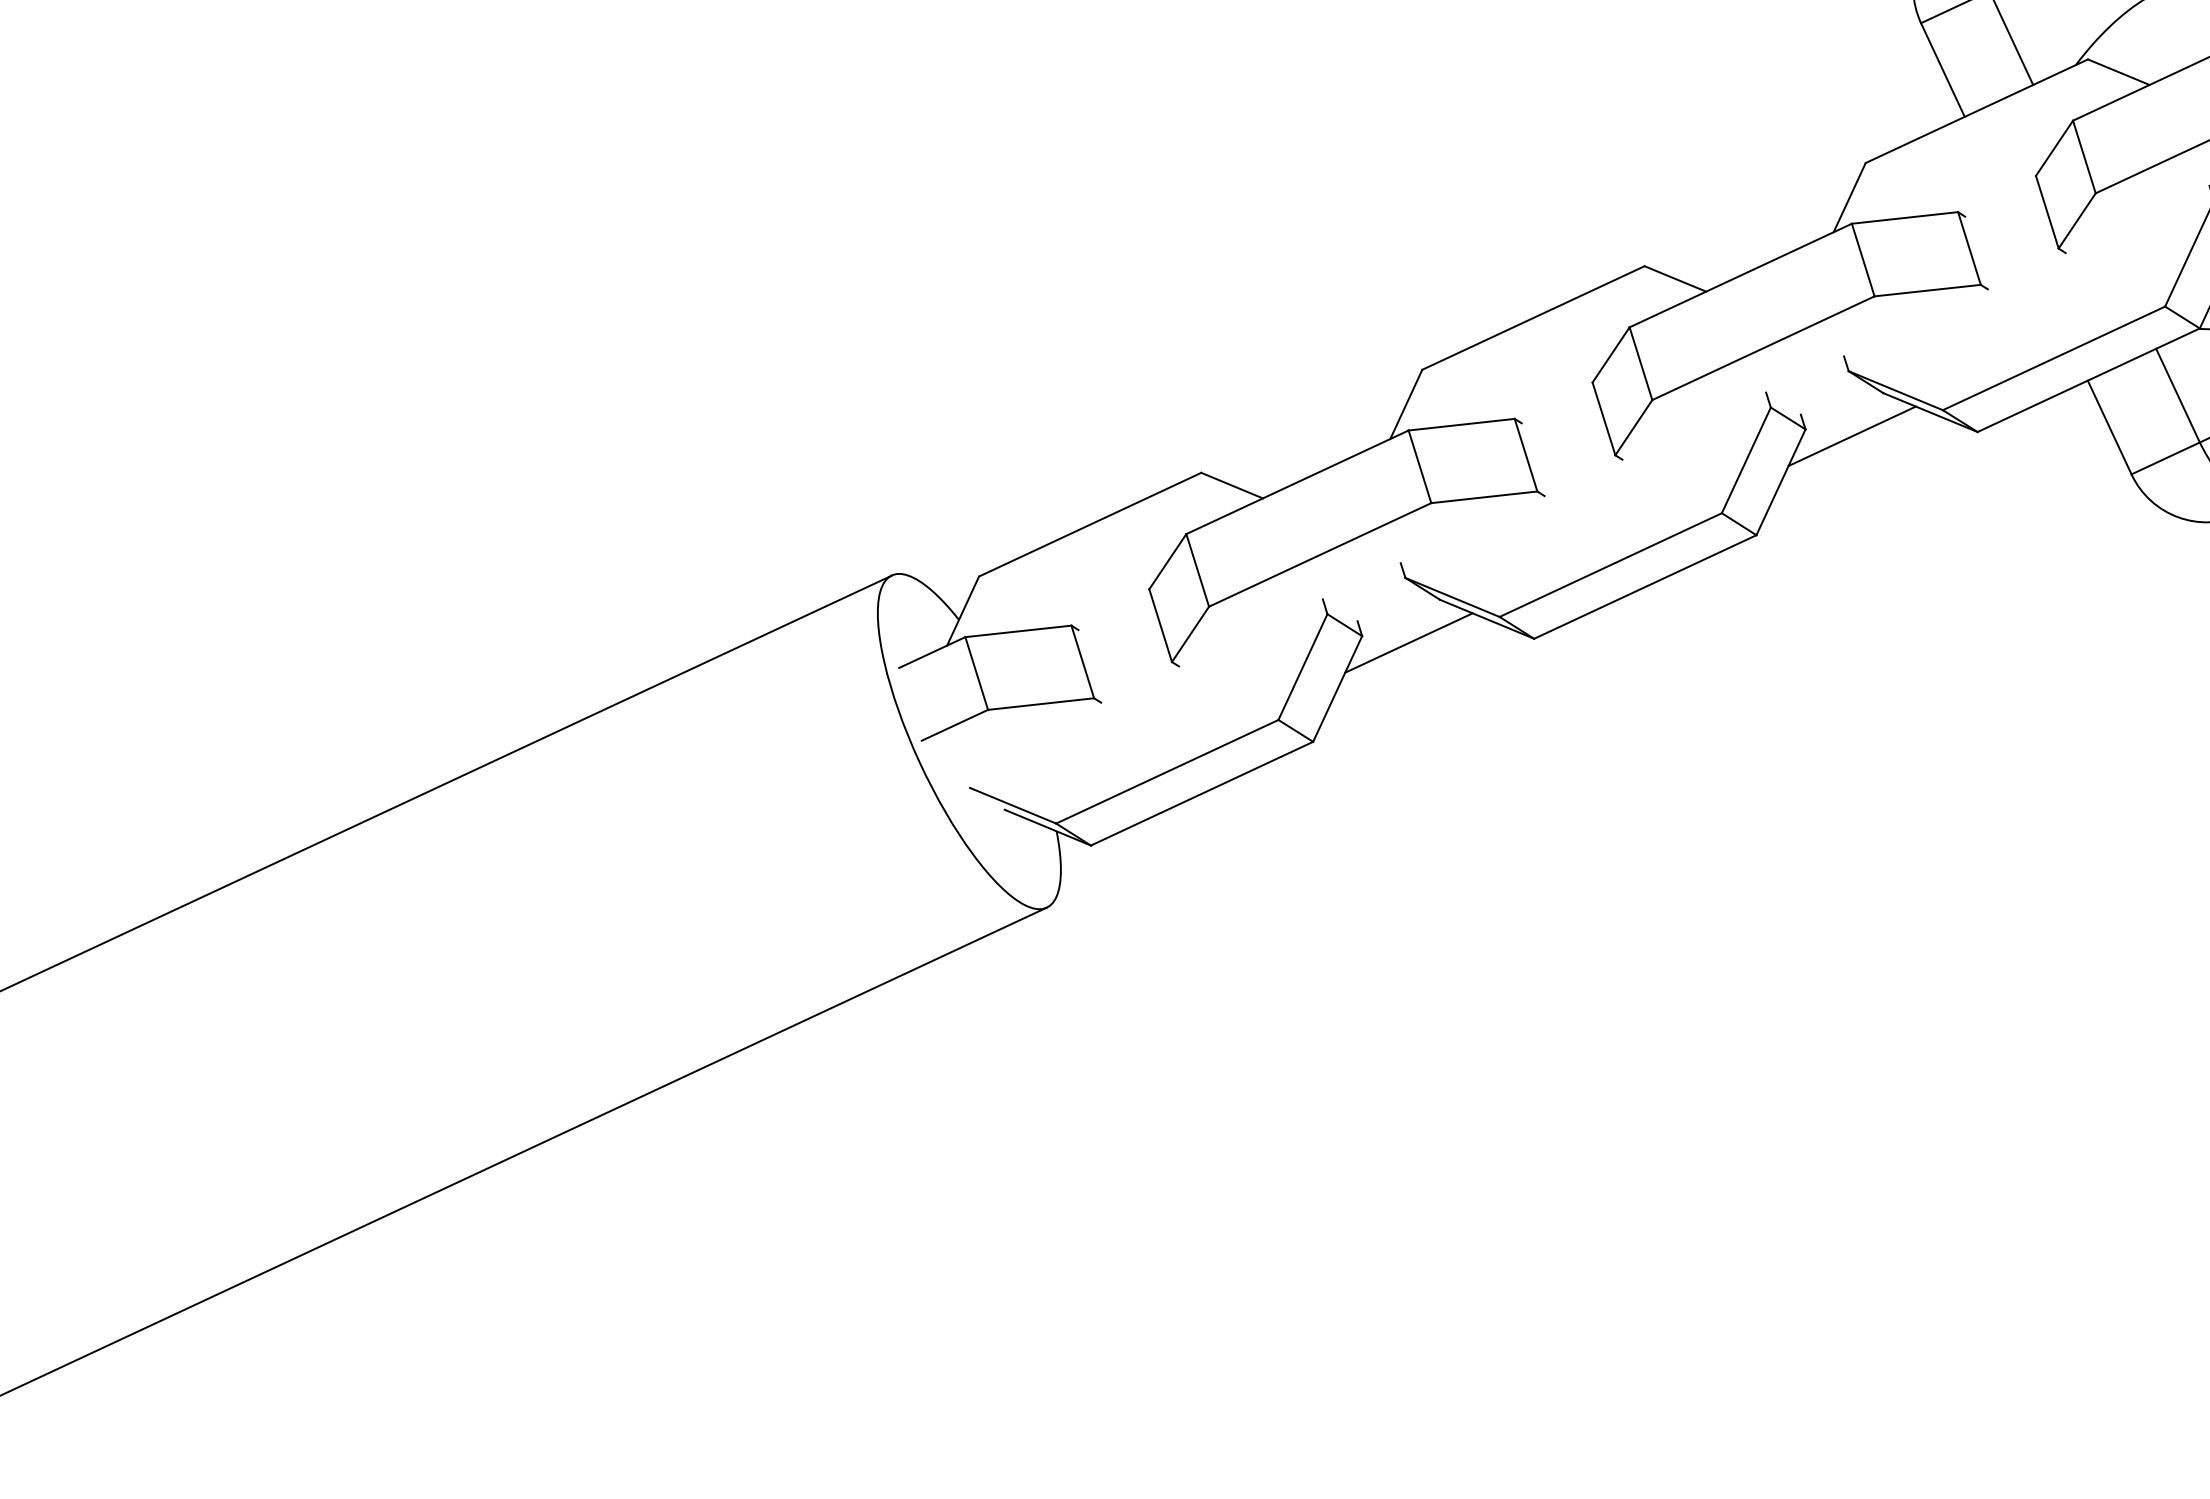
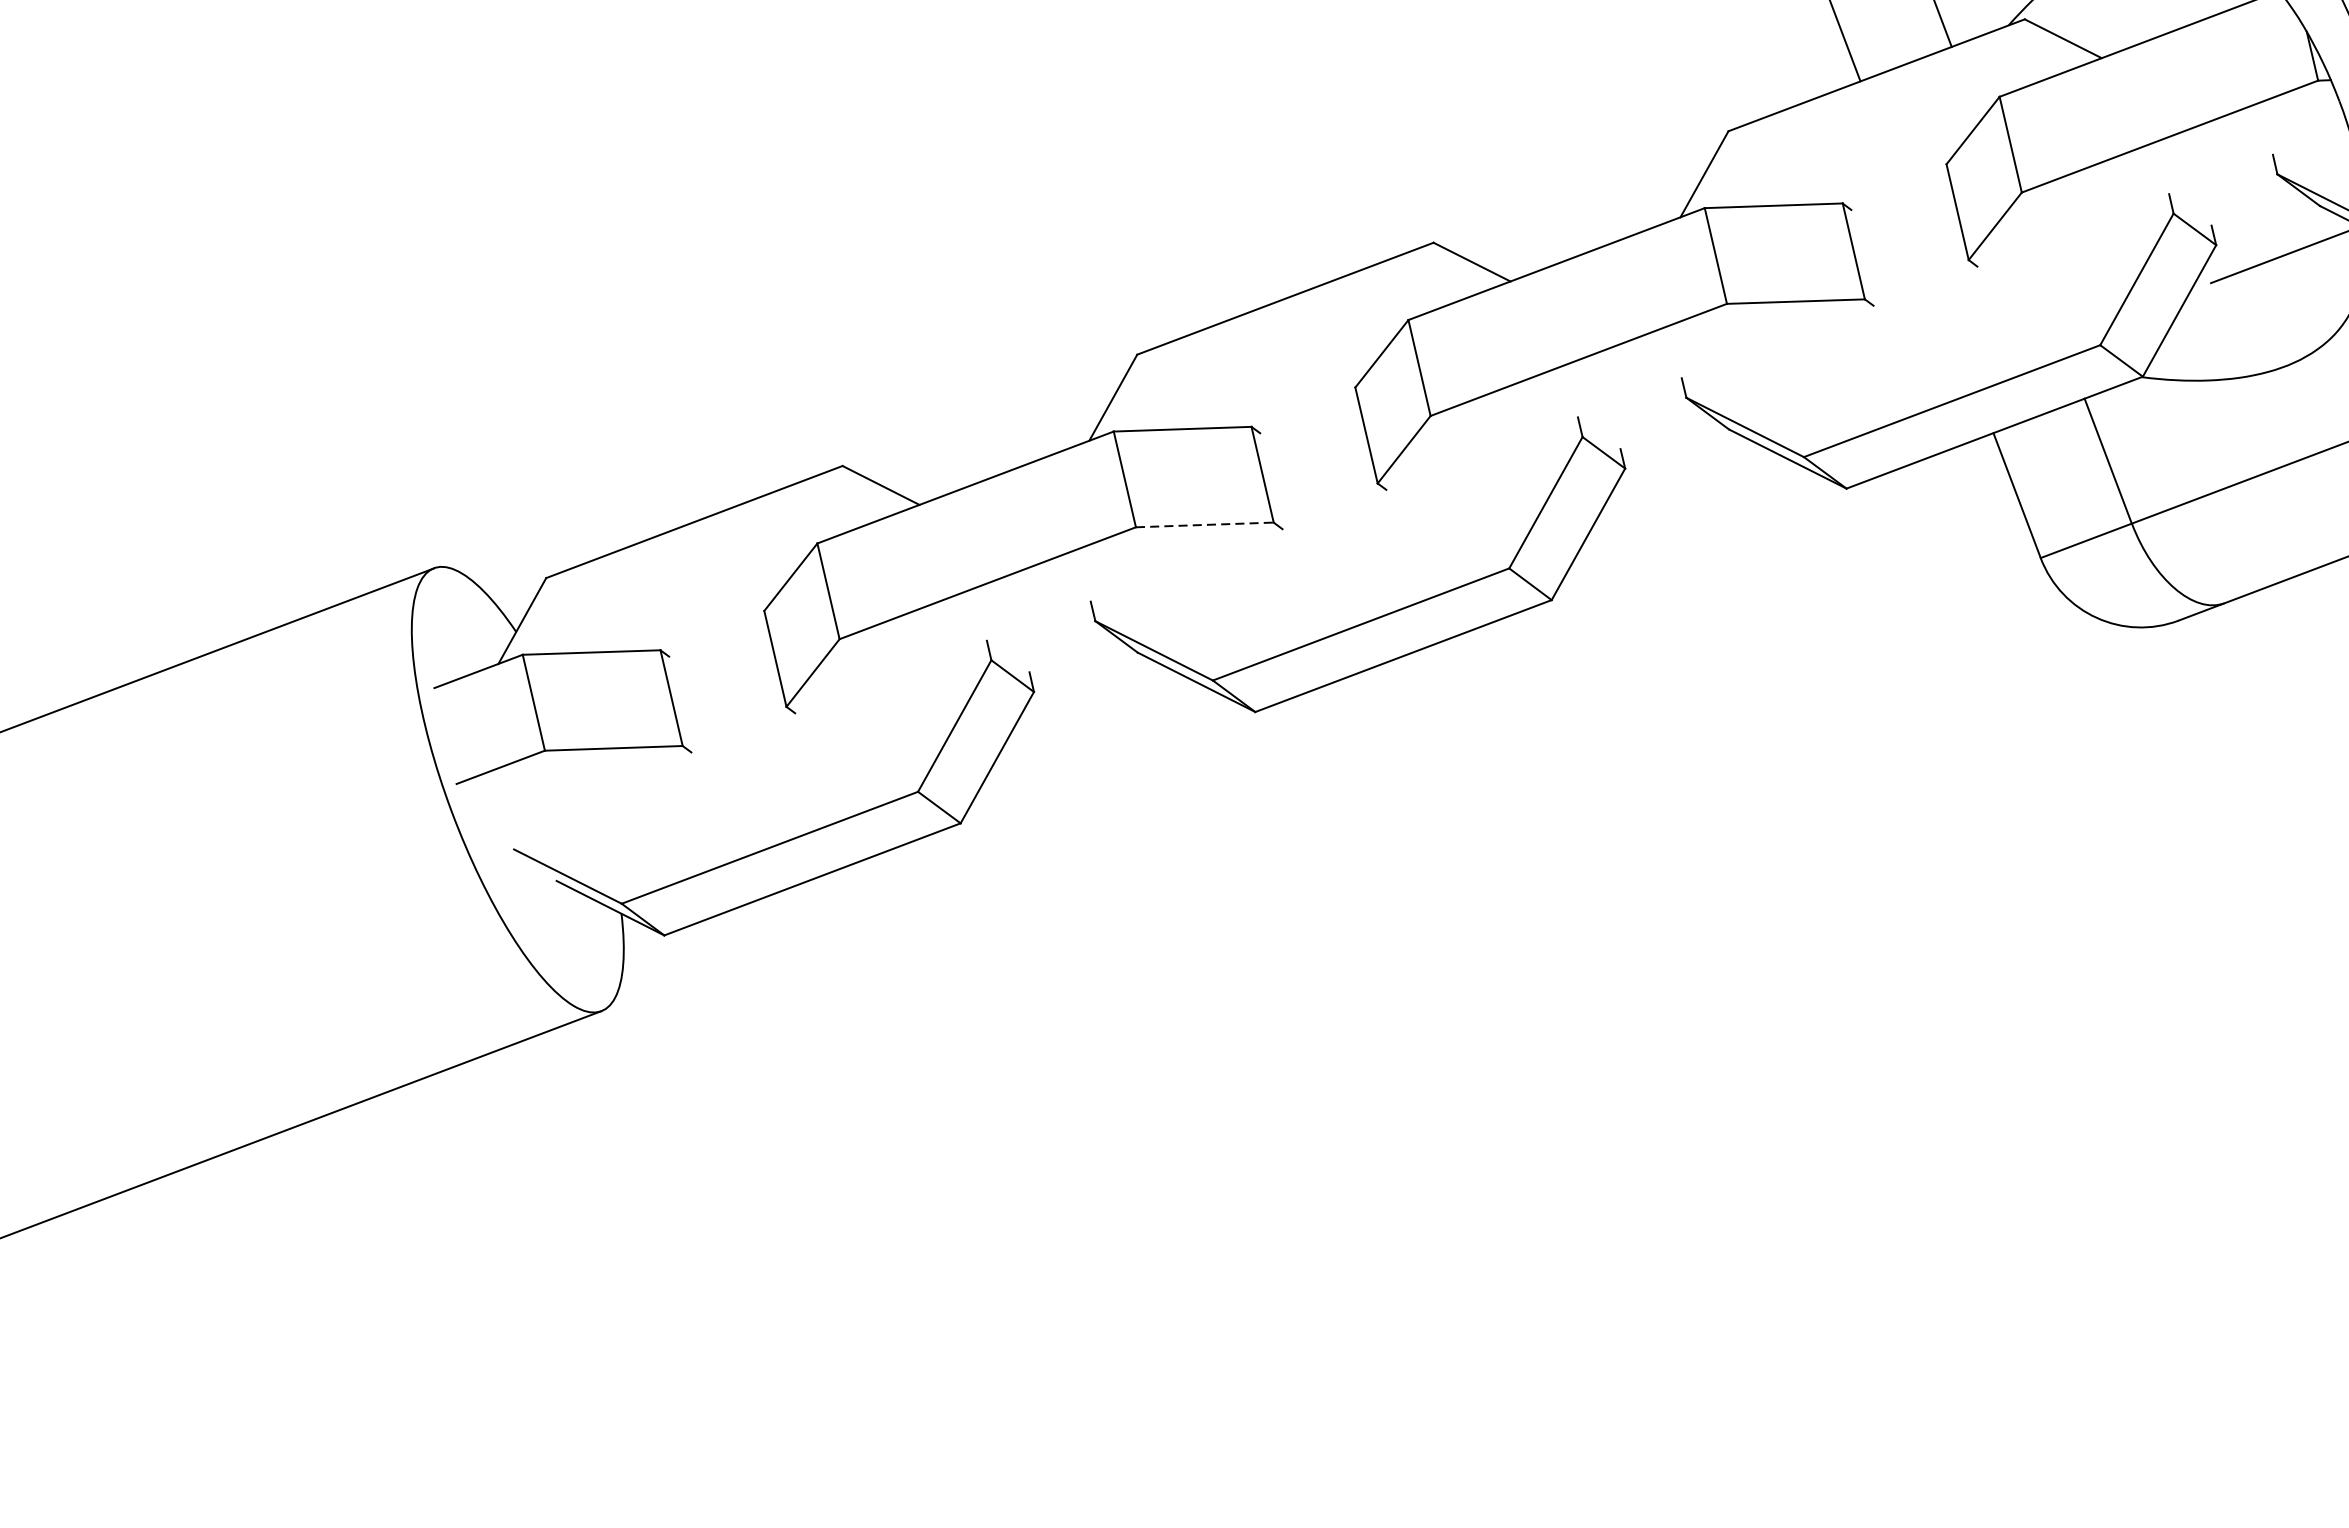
line: (1851, 436) -> (1683, 482), removed
line: (1484, 497) -> (1205, 525), solid -> dashed
line: (1408, 642) -> (1093, 704), removed

